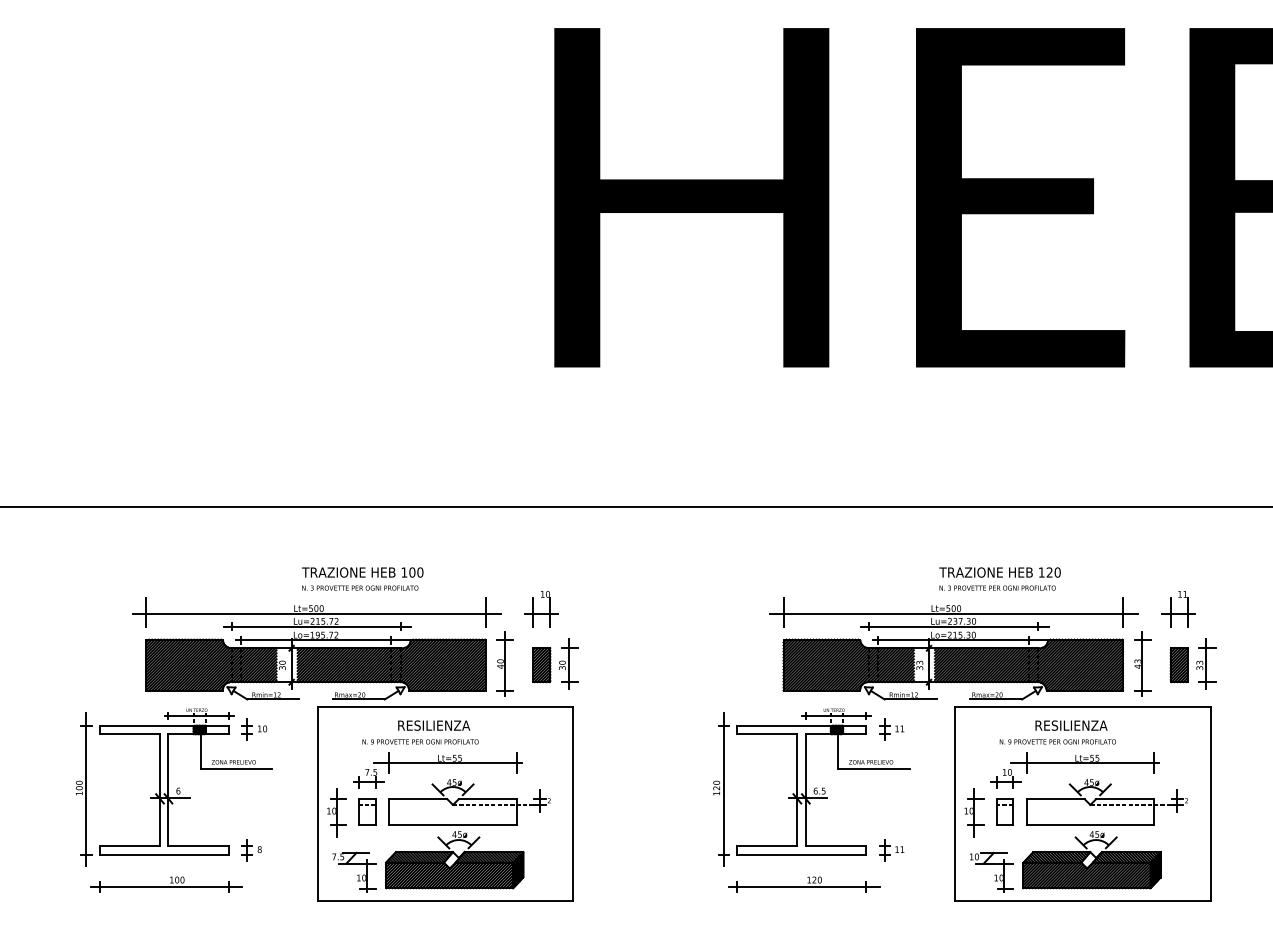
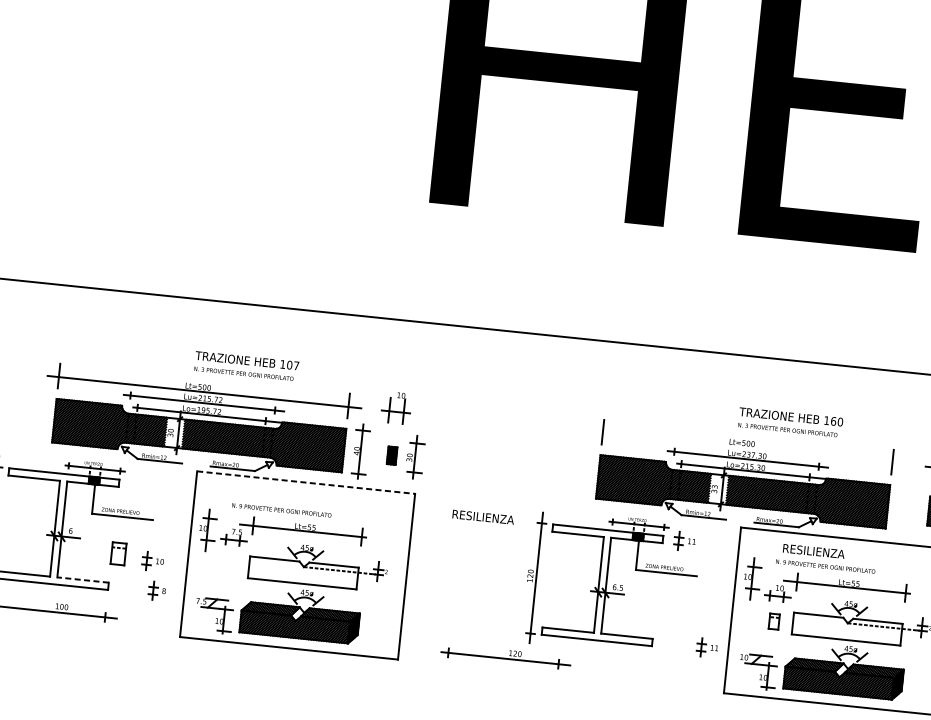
text: (420, 572) -> (296, 365), 100 -> 107
text: (1049, 572) -> (833, 421), 120 -> 160
line: (953, 614) -> (747, 448), removed
part: (1142, 663) -> (904, 507), removed
part: (541, 665) -> (391, 455), size x0.6
line: (445, 706) -> (306, 482), solid -> dashed
text: (434, 725) -> (483, 517), moved
text: (1071, 725) -> (813, 551), moved
part: (254, 729) -> (153, 561), moved
part: (367, 811) -> (118, 553), moved
part: (1004, 811) -> (773, 621), size x0.7
part: (336, 812) -> (207, 529), moved
part: (974, 812) -> (752, 578), moved
line: (198, 846) -> (83, 580), solid -> dashed
part: (251, 850) -> (156, 591), moved
part: (891, 850) -> (707, 648), moved
part: (804, 884) -> (506, 656), moved

